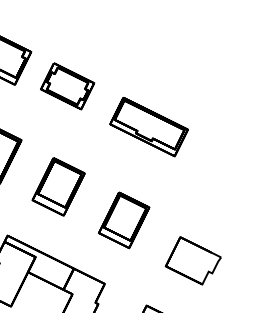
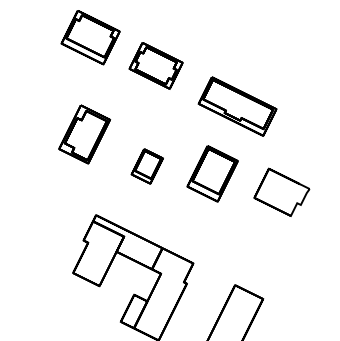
part: (58, 186) -> (147, 166), size x0.6
part: (123, 219) -> (212, 173), moved
part: (192, 259) -> (281, 191), moved

